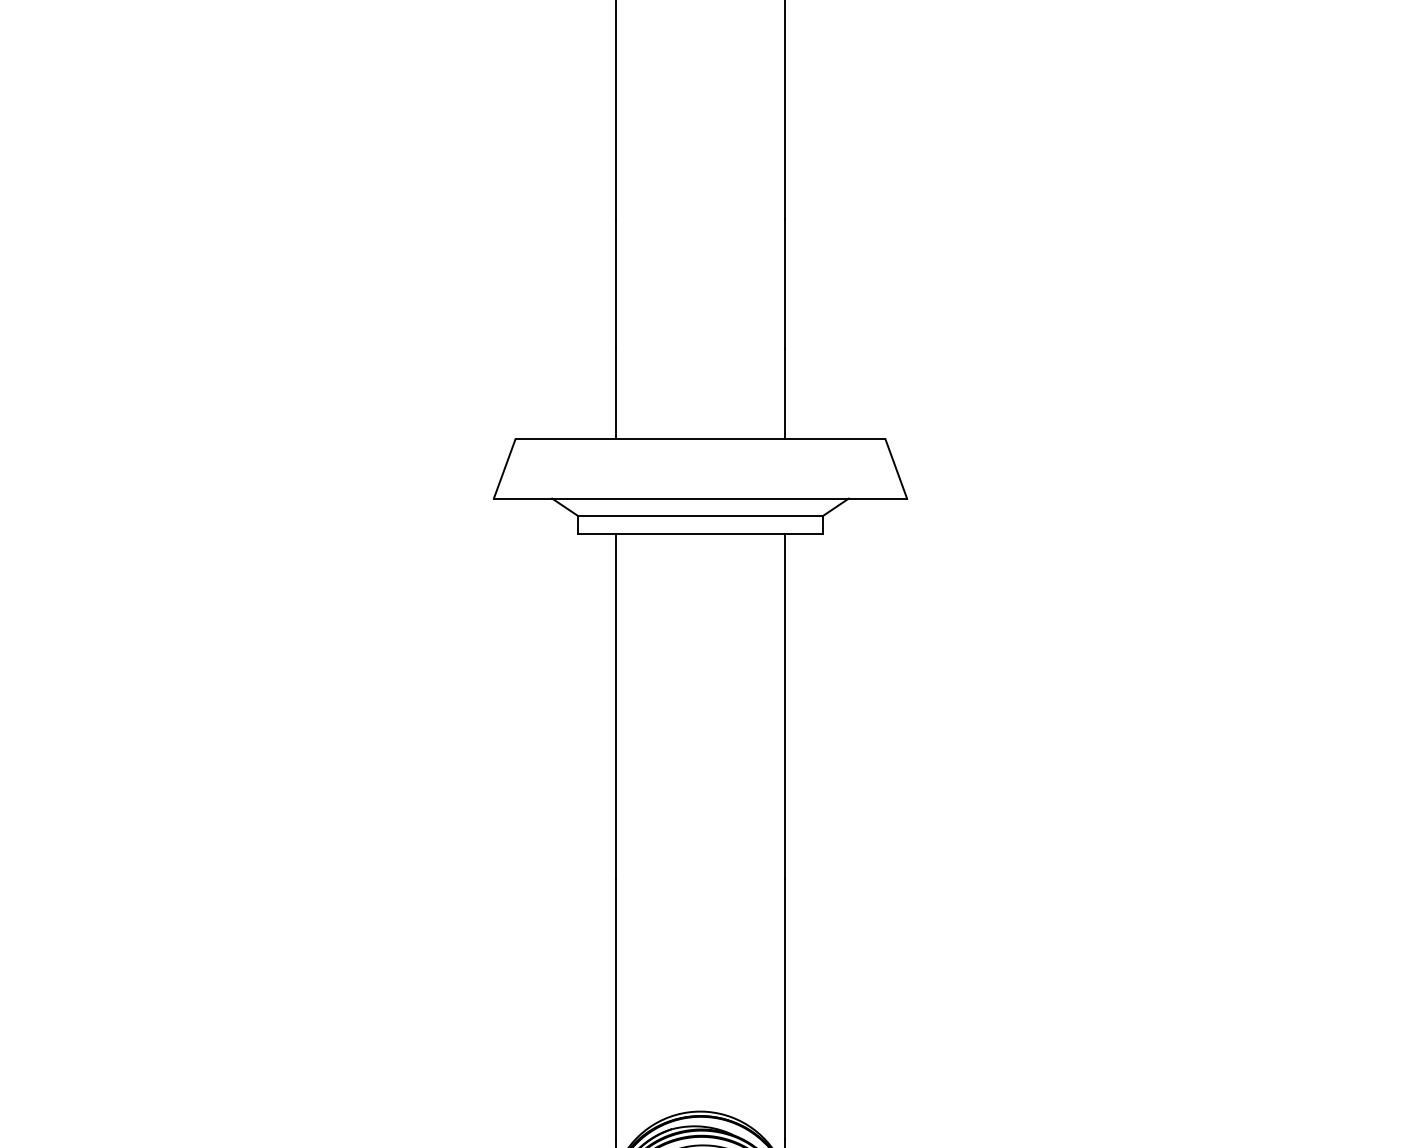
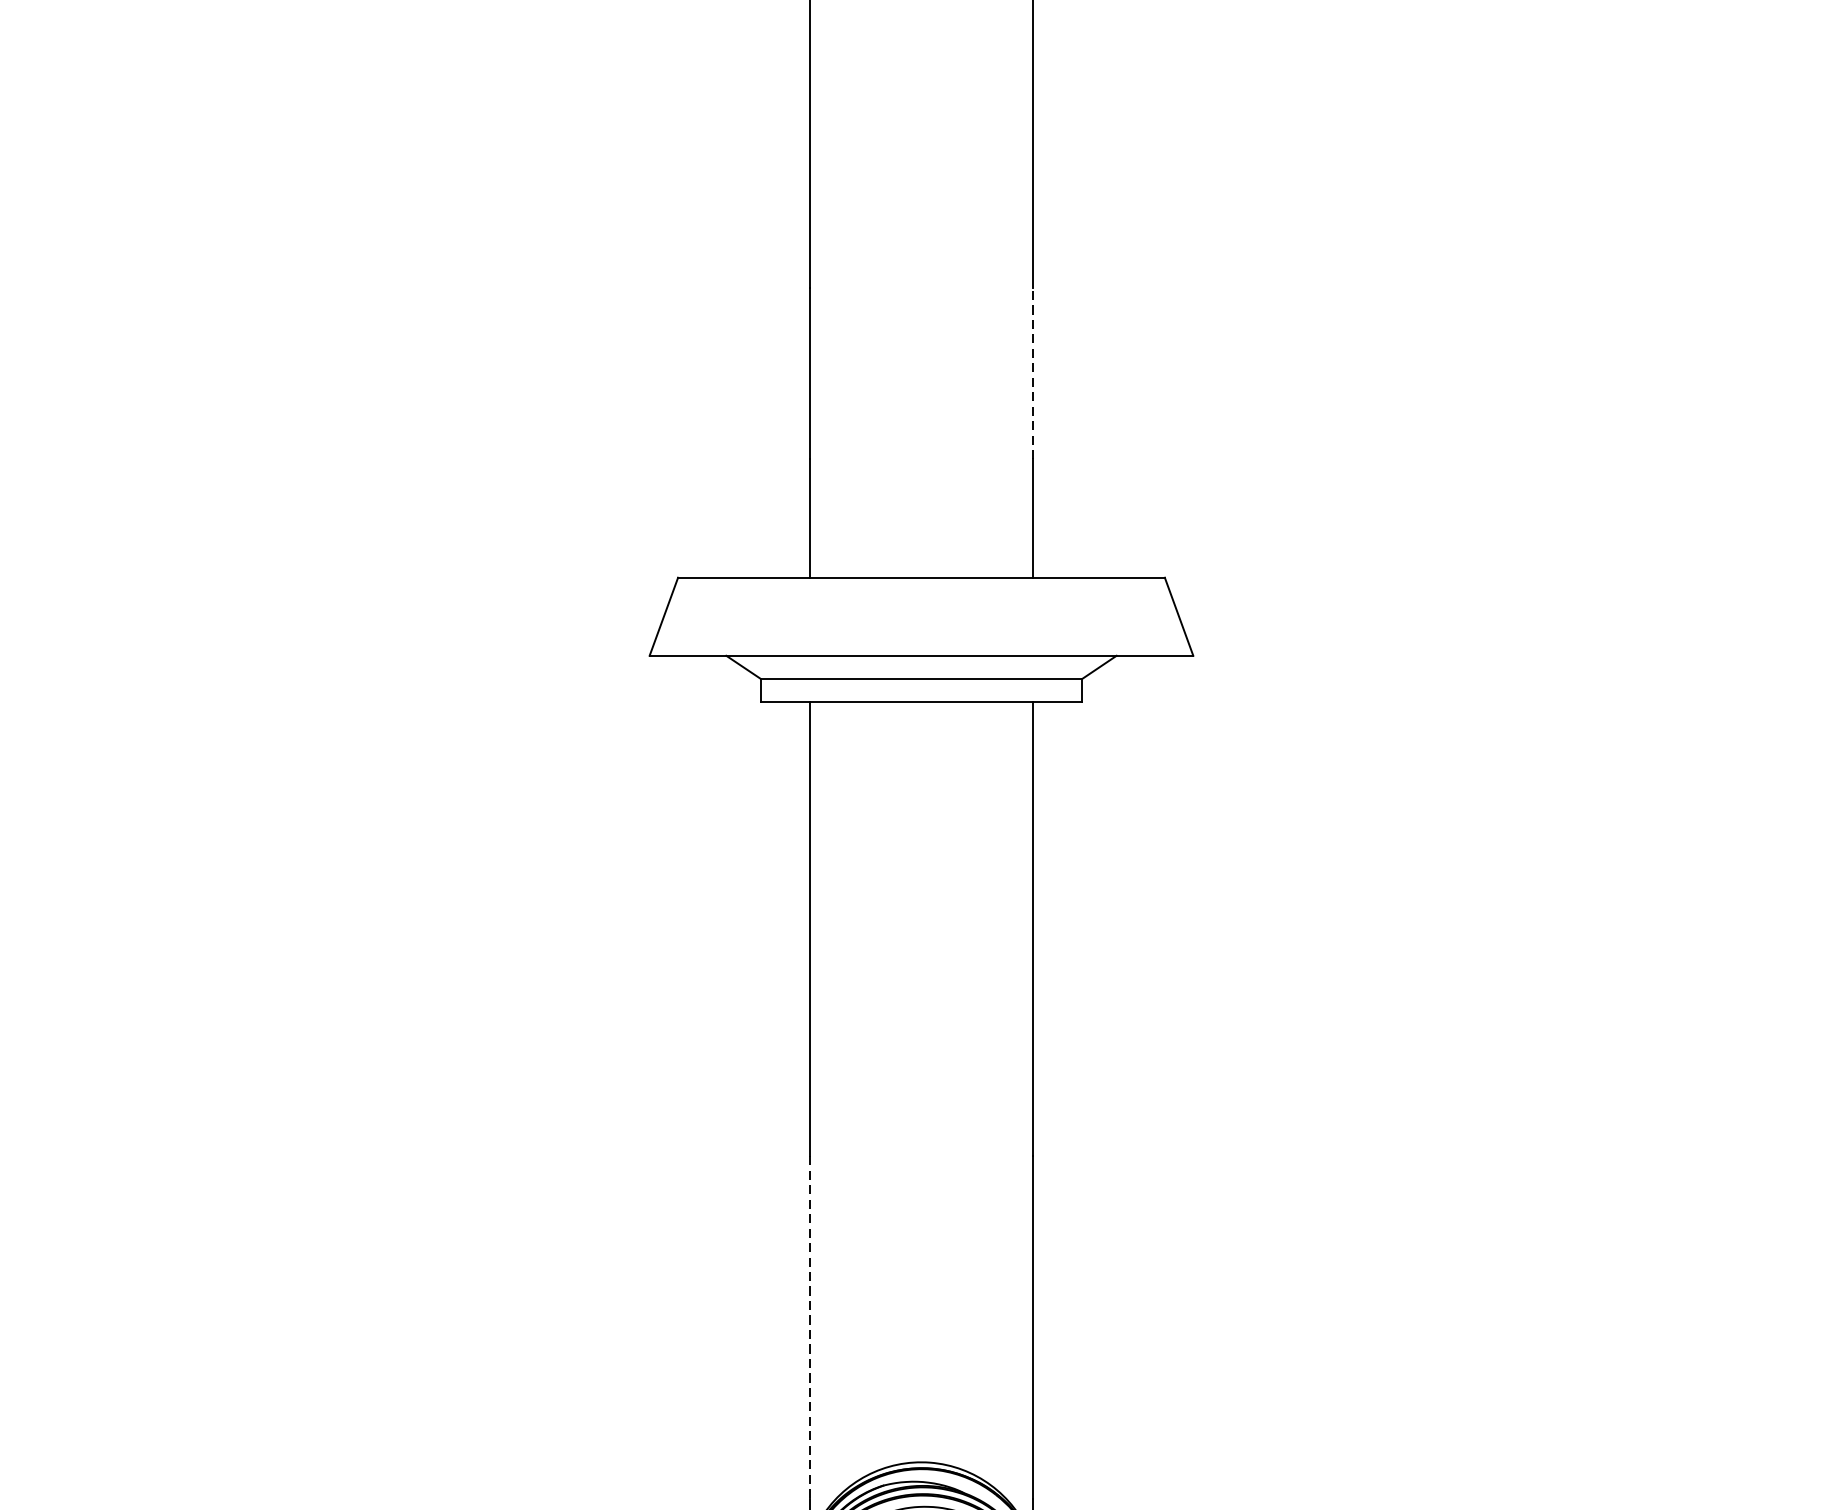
line: (785, 283) -> (1033, 372), solid -> dashed
line: (615, 1009) -> (809, 1327), solid -> dashed

